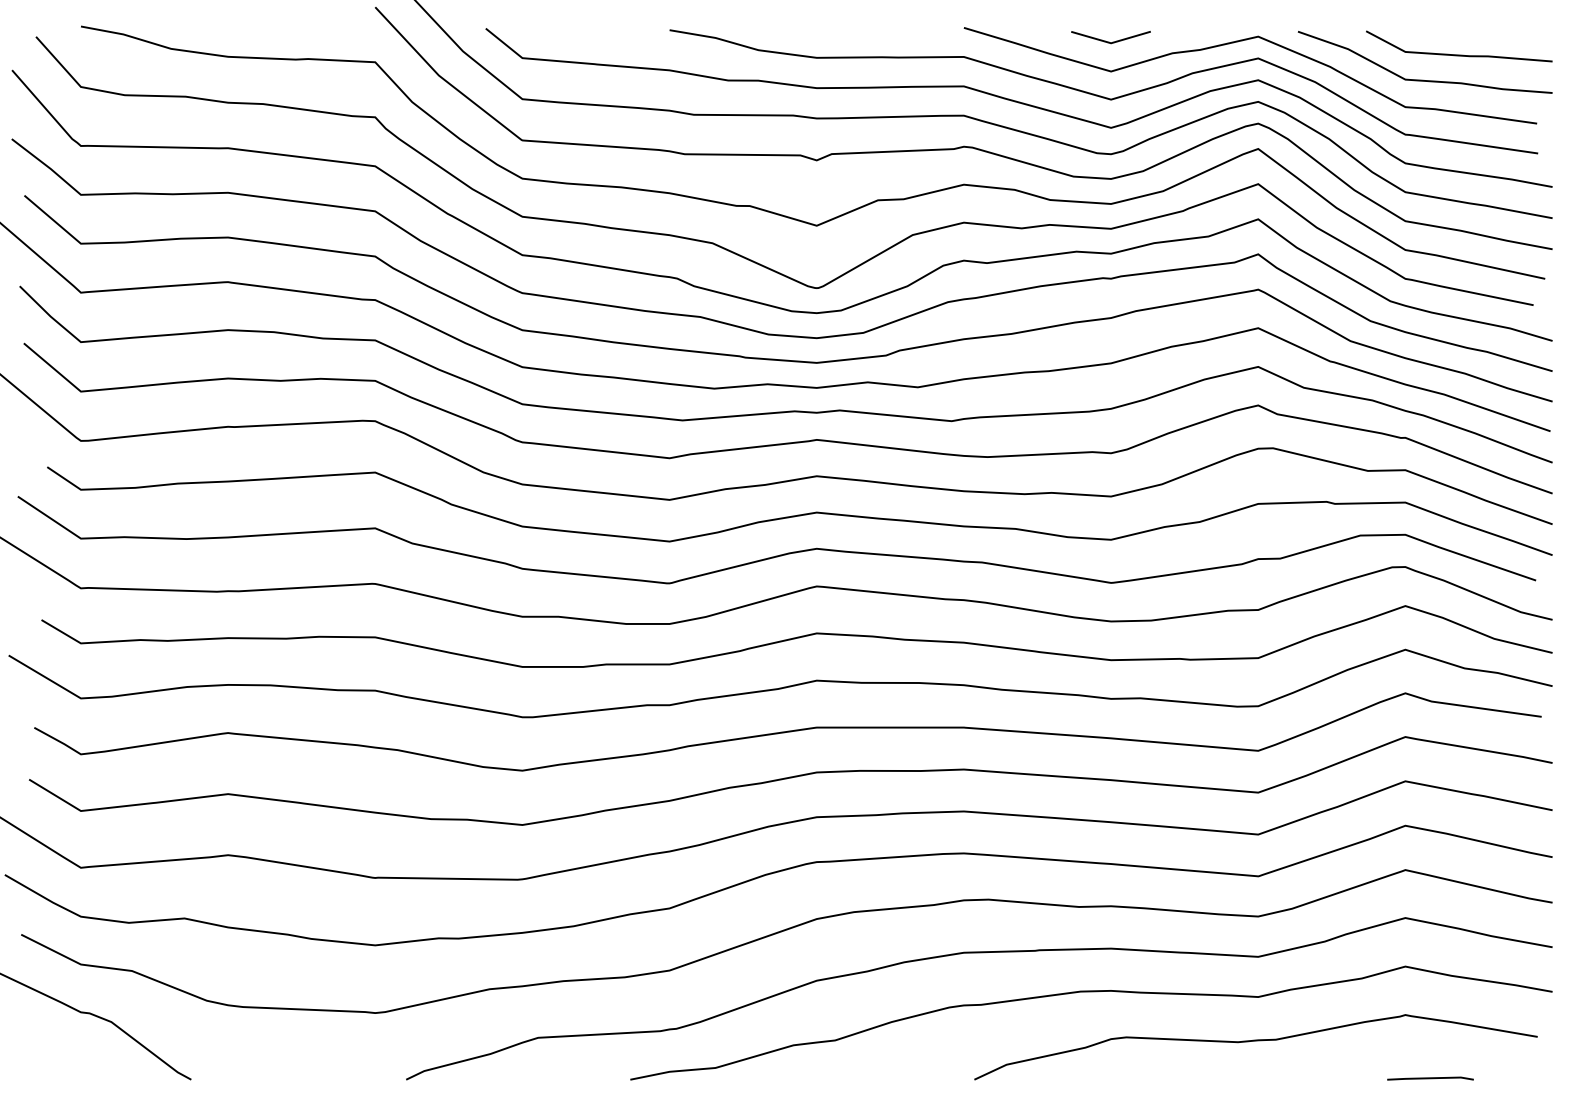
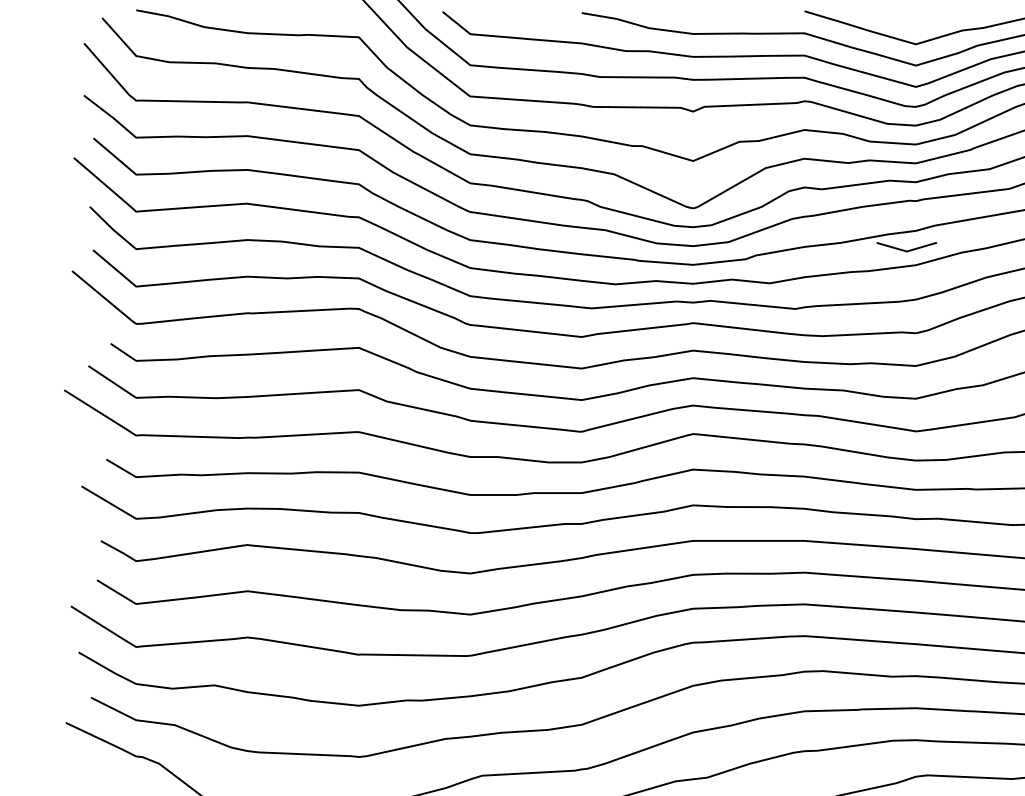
line: (1109, 41) -> (905, 250), moved

